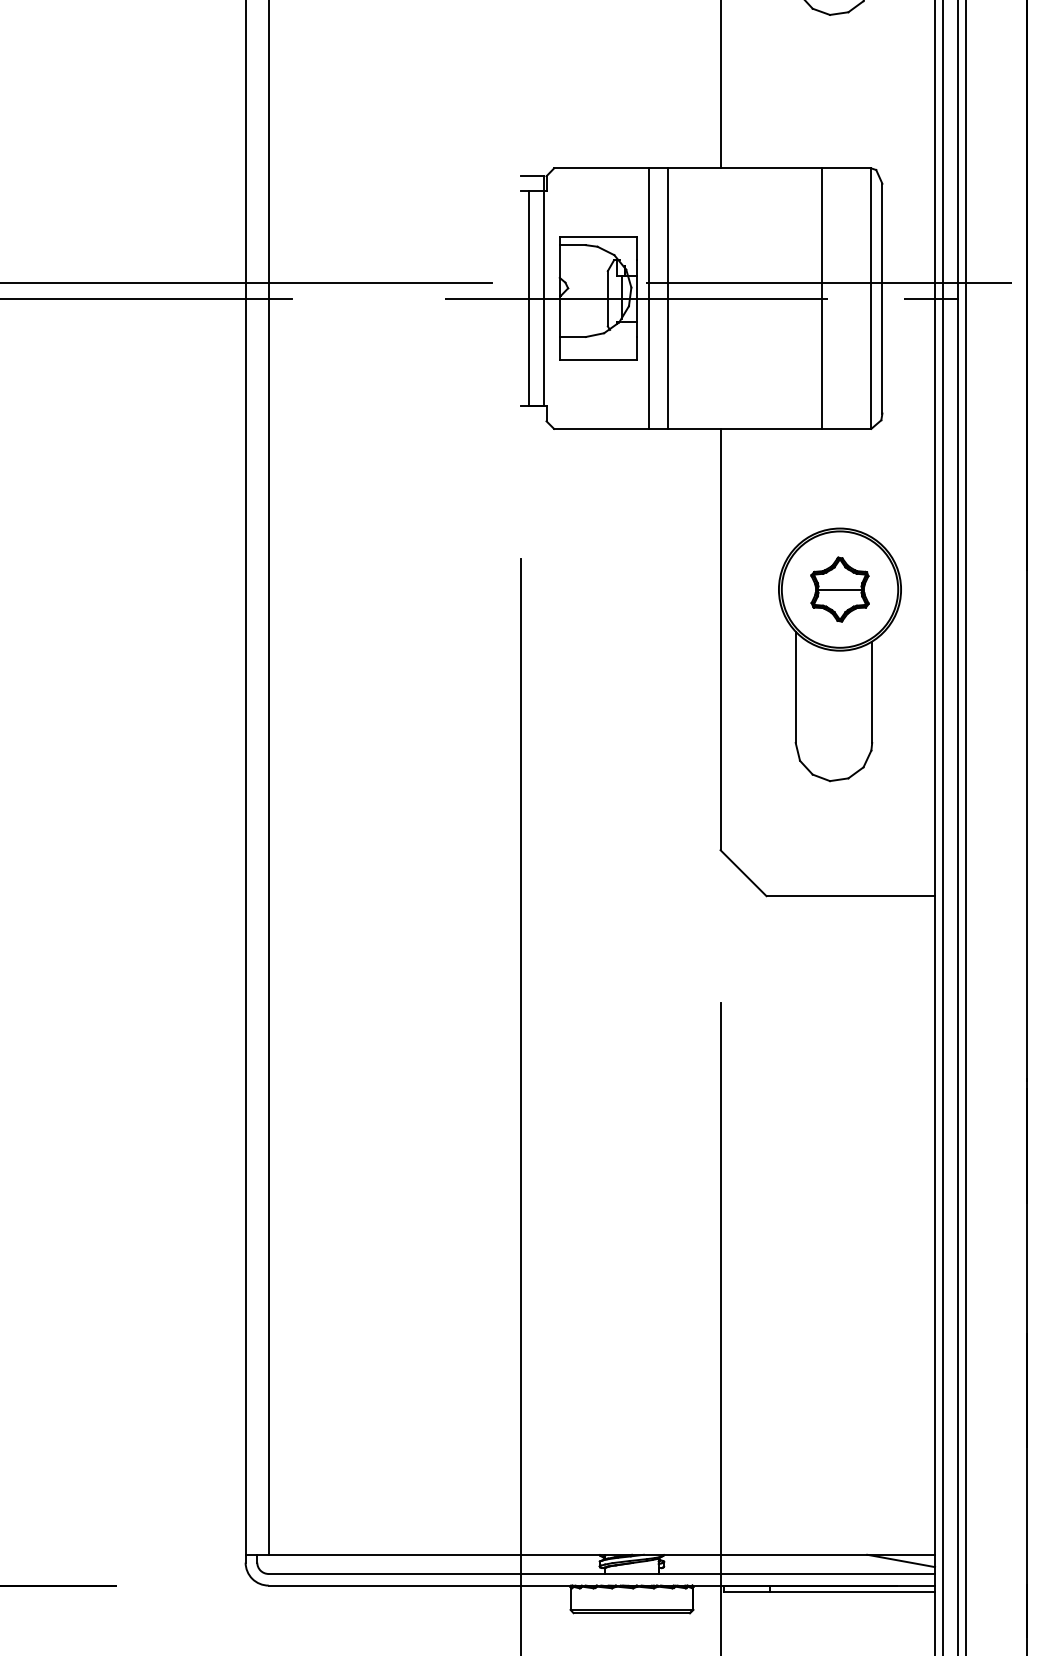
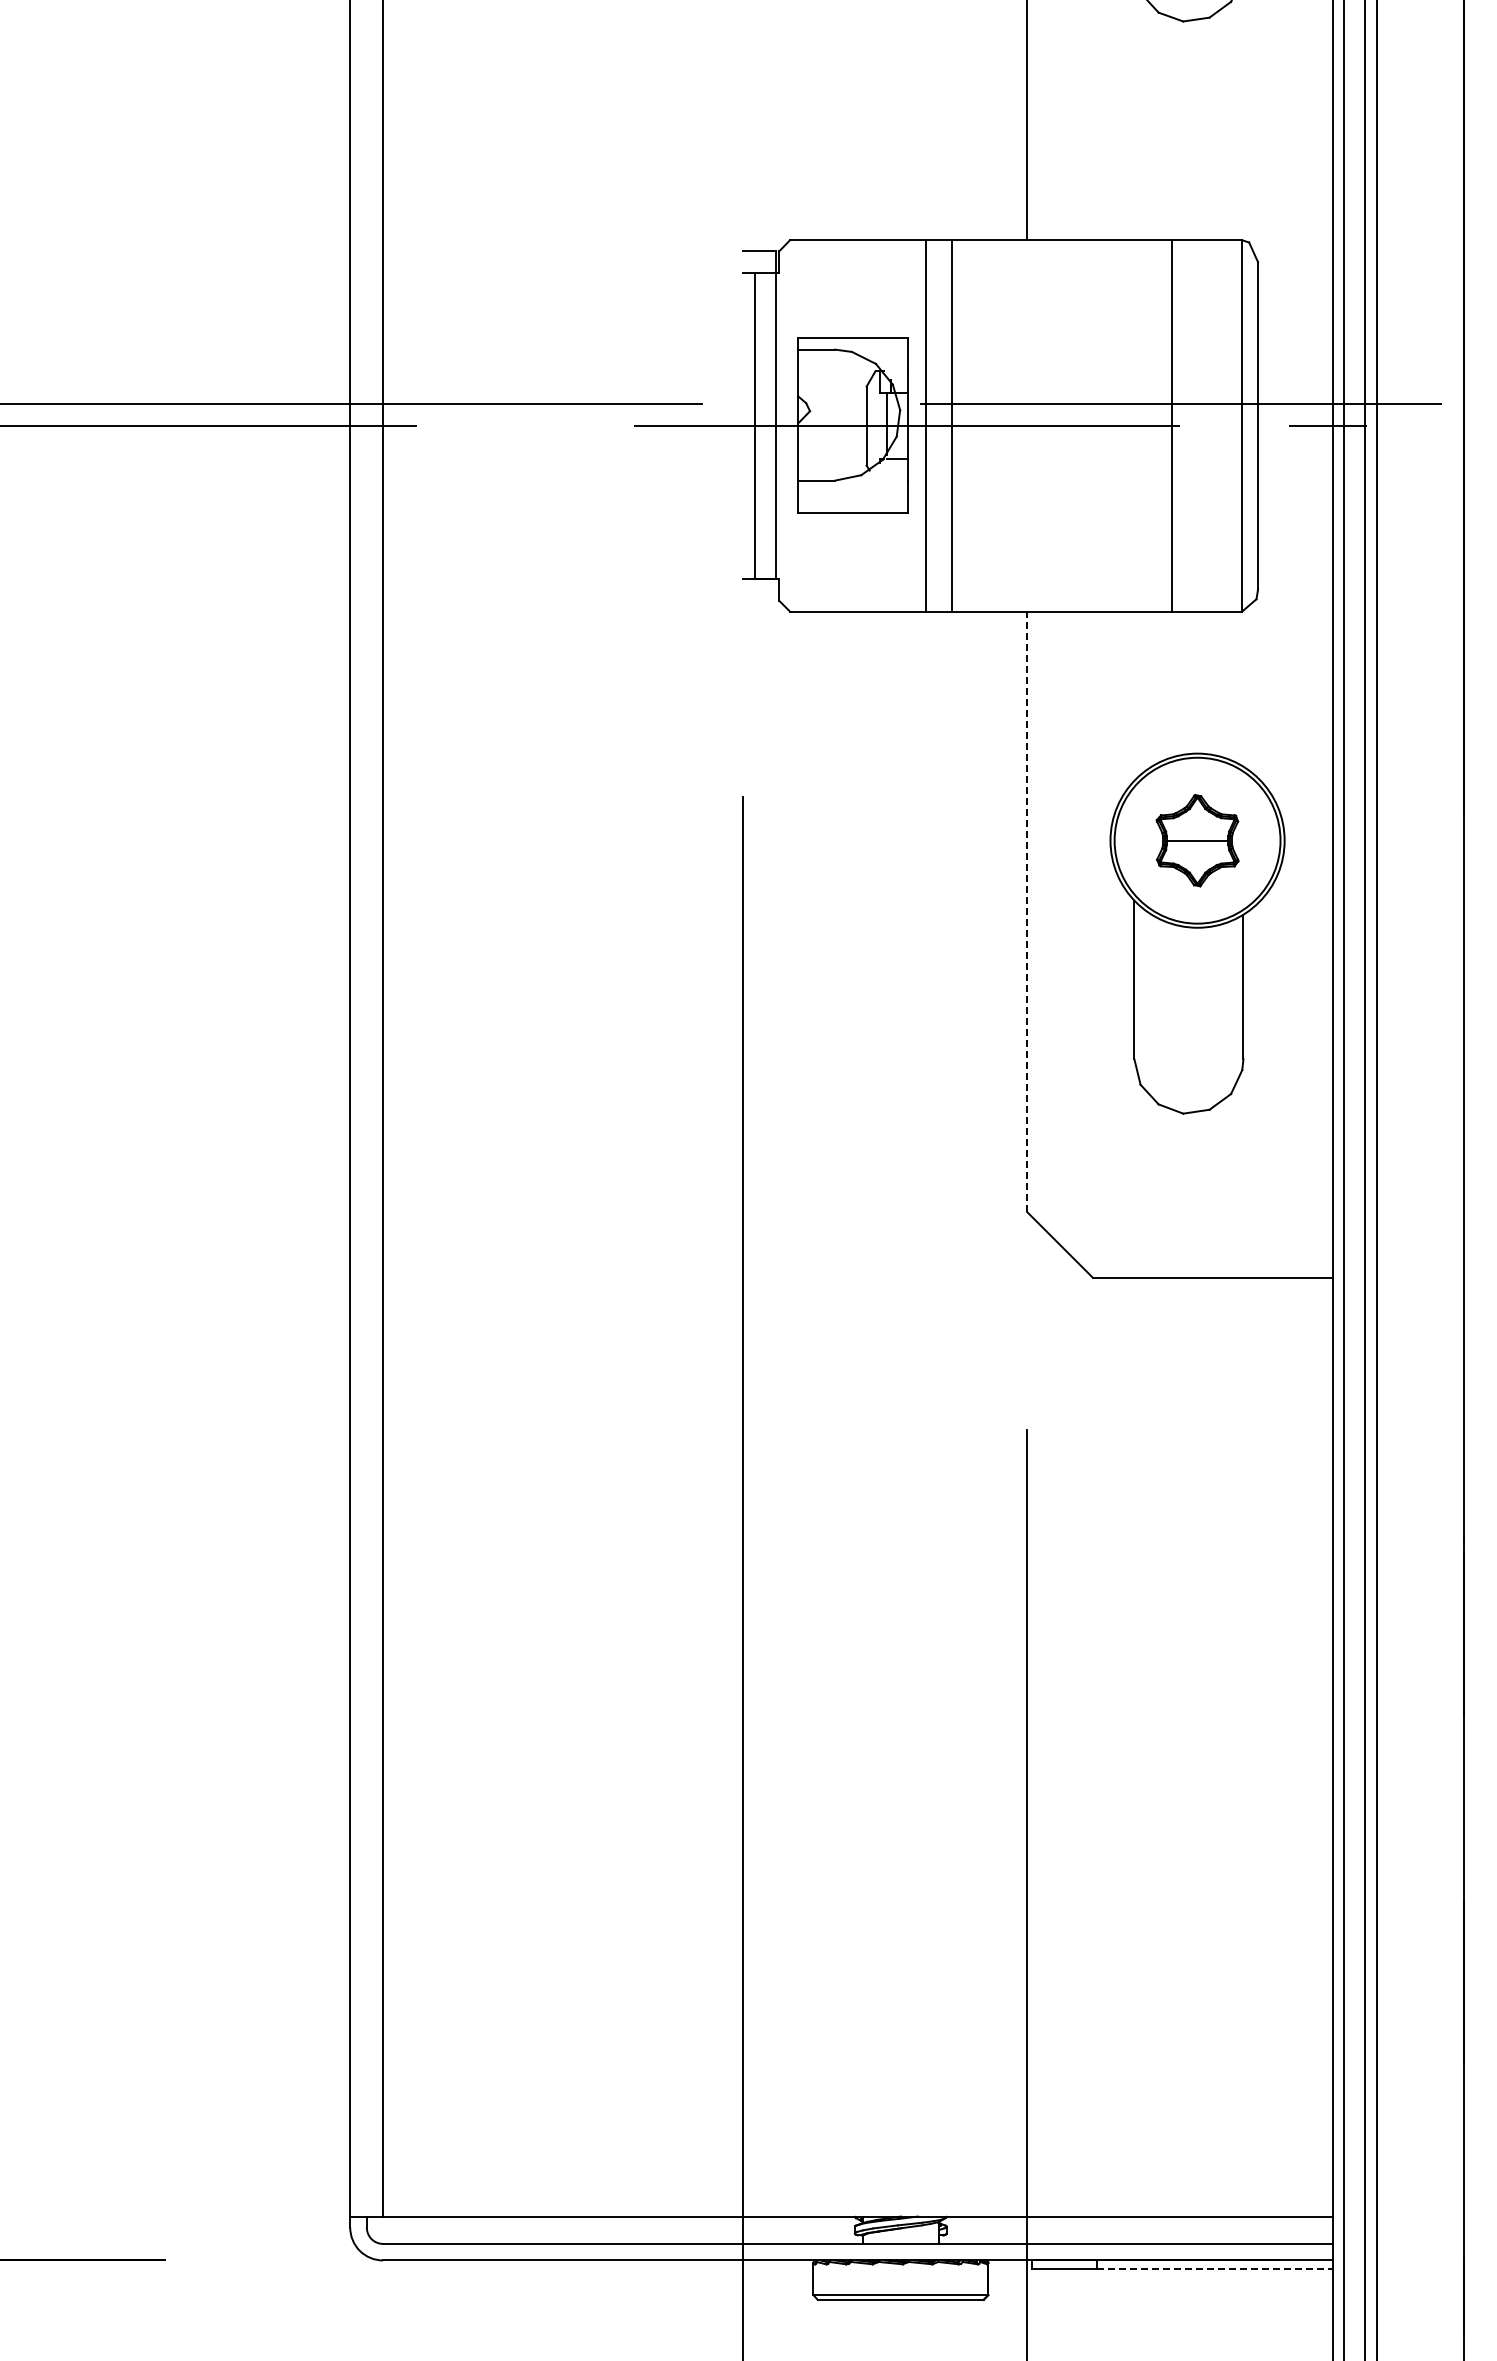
line: (720, 639) -> (1027, 911), solid -> dashed
line: (901, 1561) -> (1284, 2225), removed
line: (852, 1591) -> (1215, 2268), solid -> dashed

